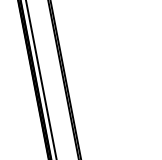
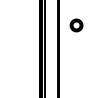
part: (86, 32) -> (76, 25), added

